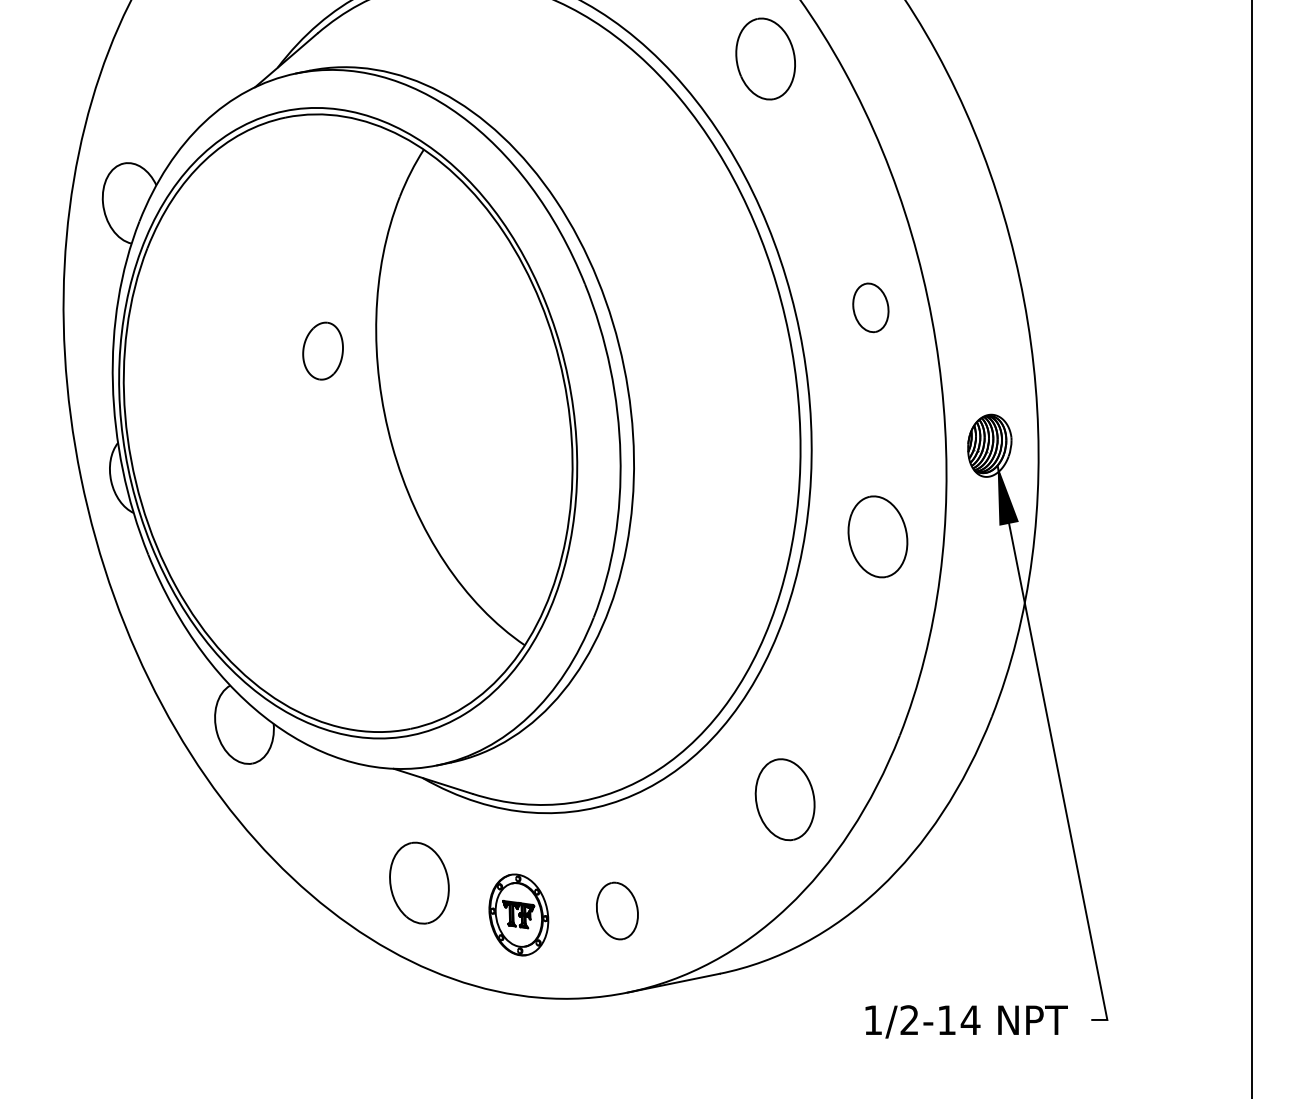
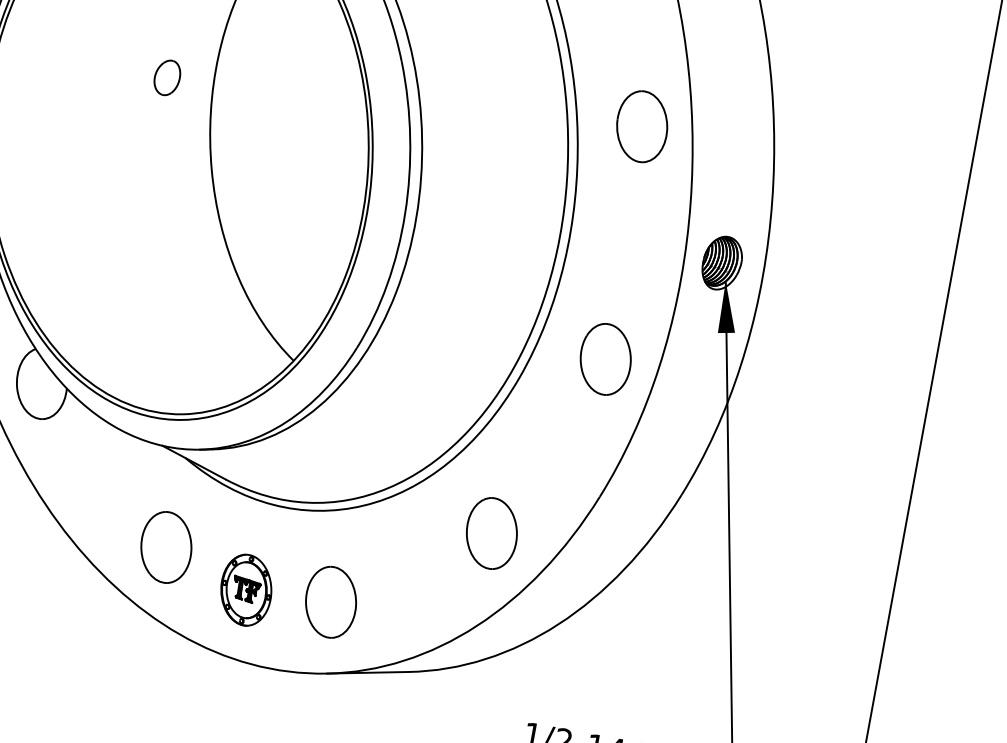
part: (870, 307) -> (641, 126), size x1.67
part: (322, 350) -> (167, 77), size x0.71
part: (877, 536) -> (605, 359), moved
part: (617, 910) -> (331, 601), size x1.43

